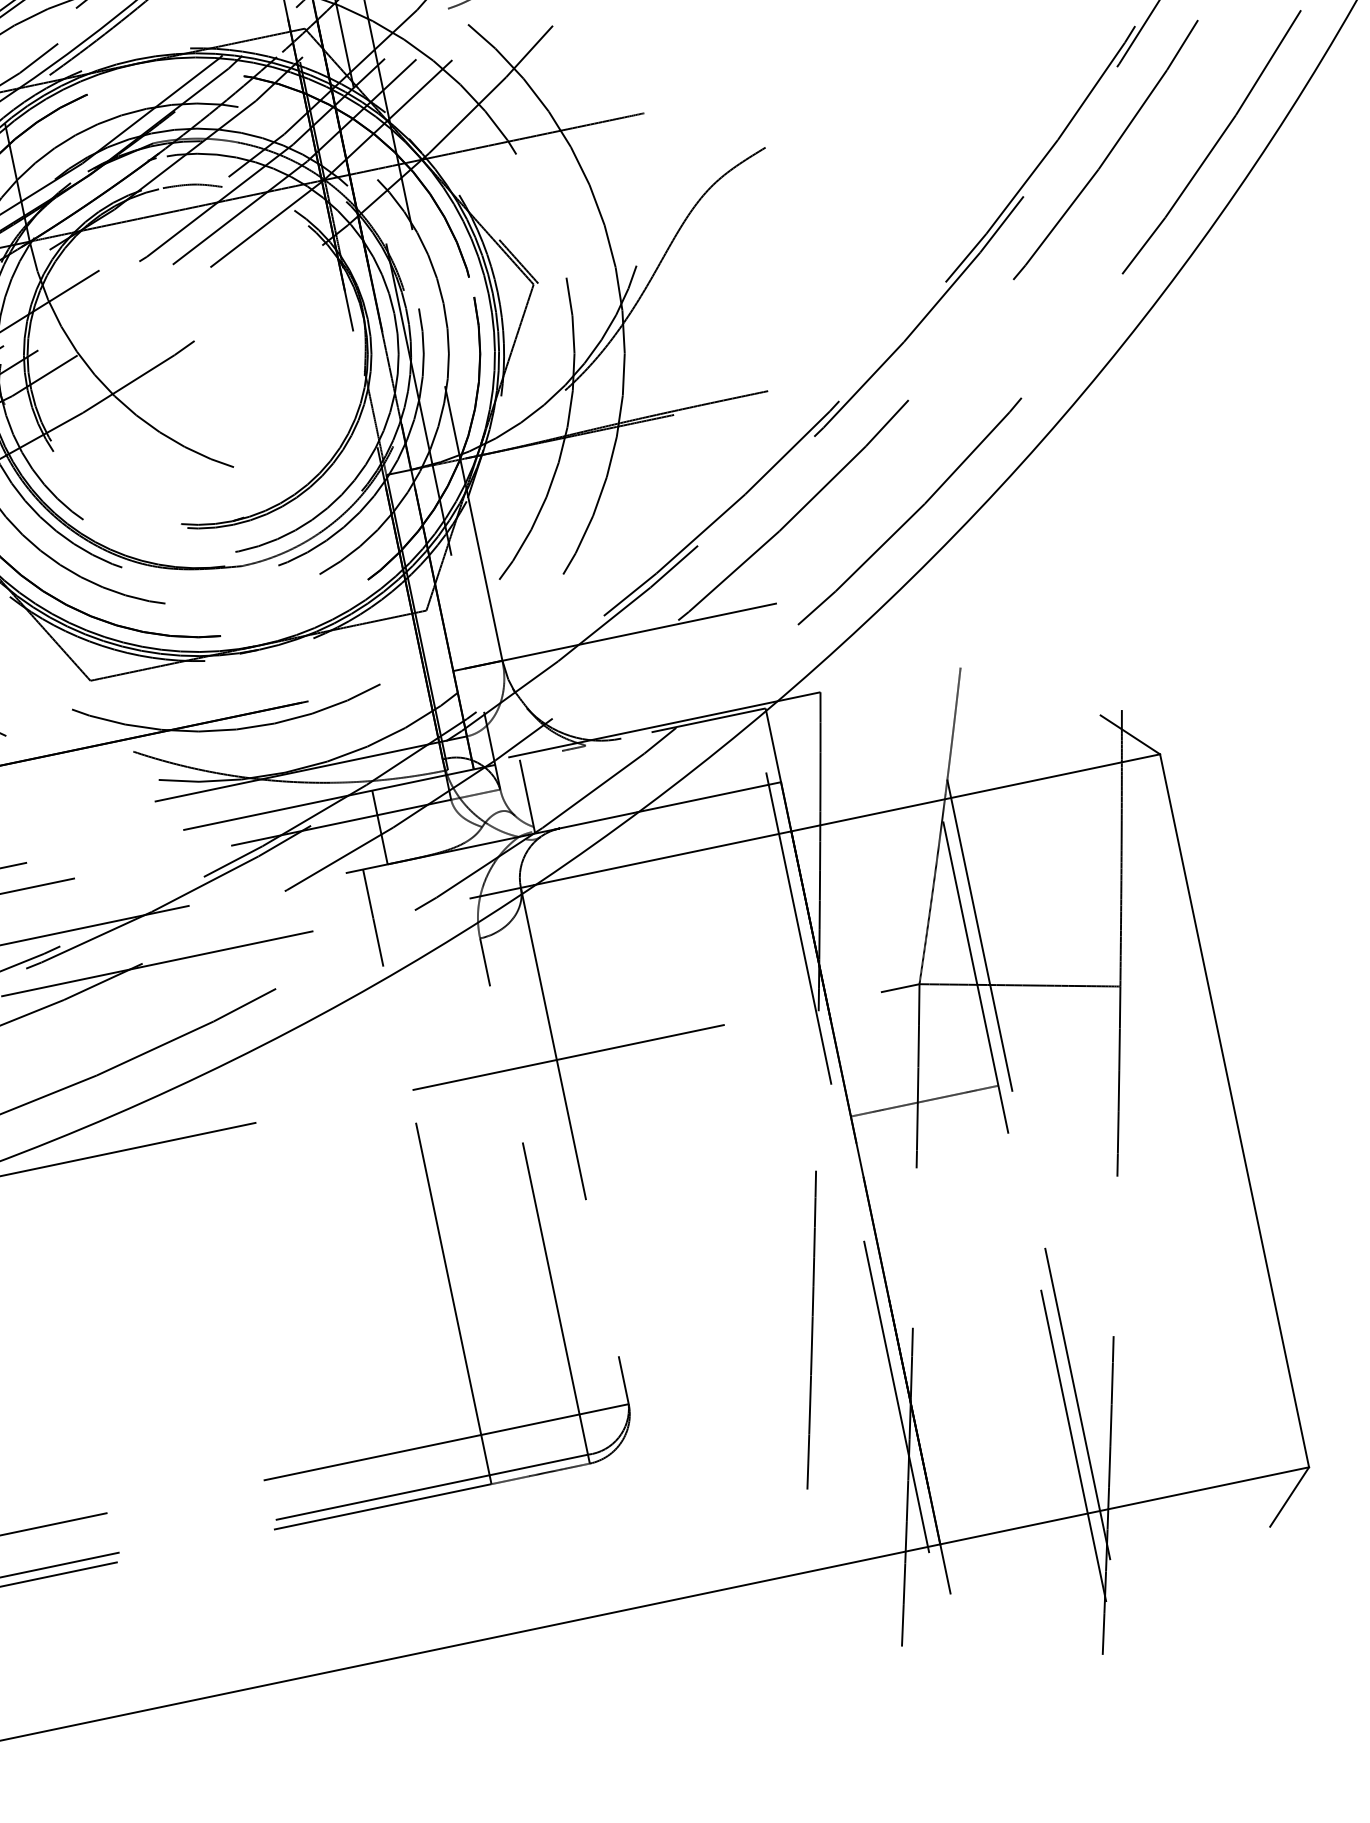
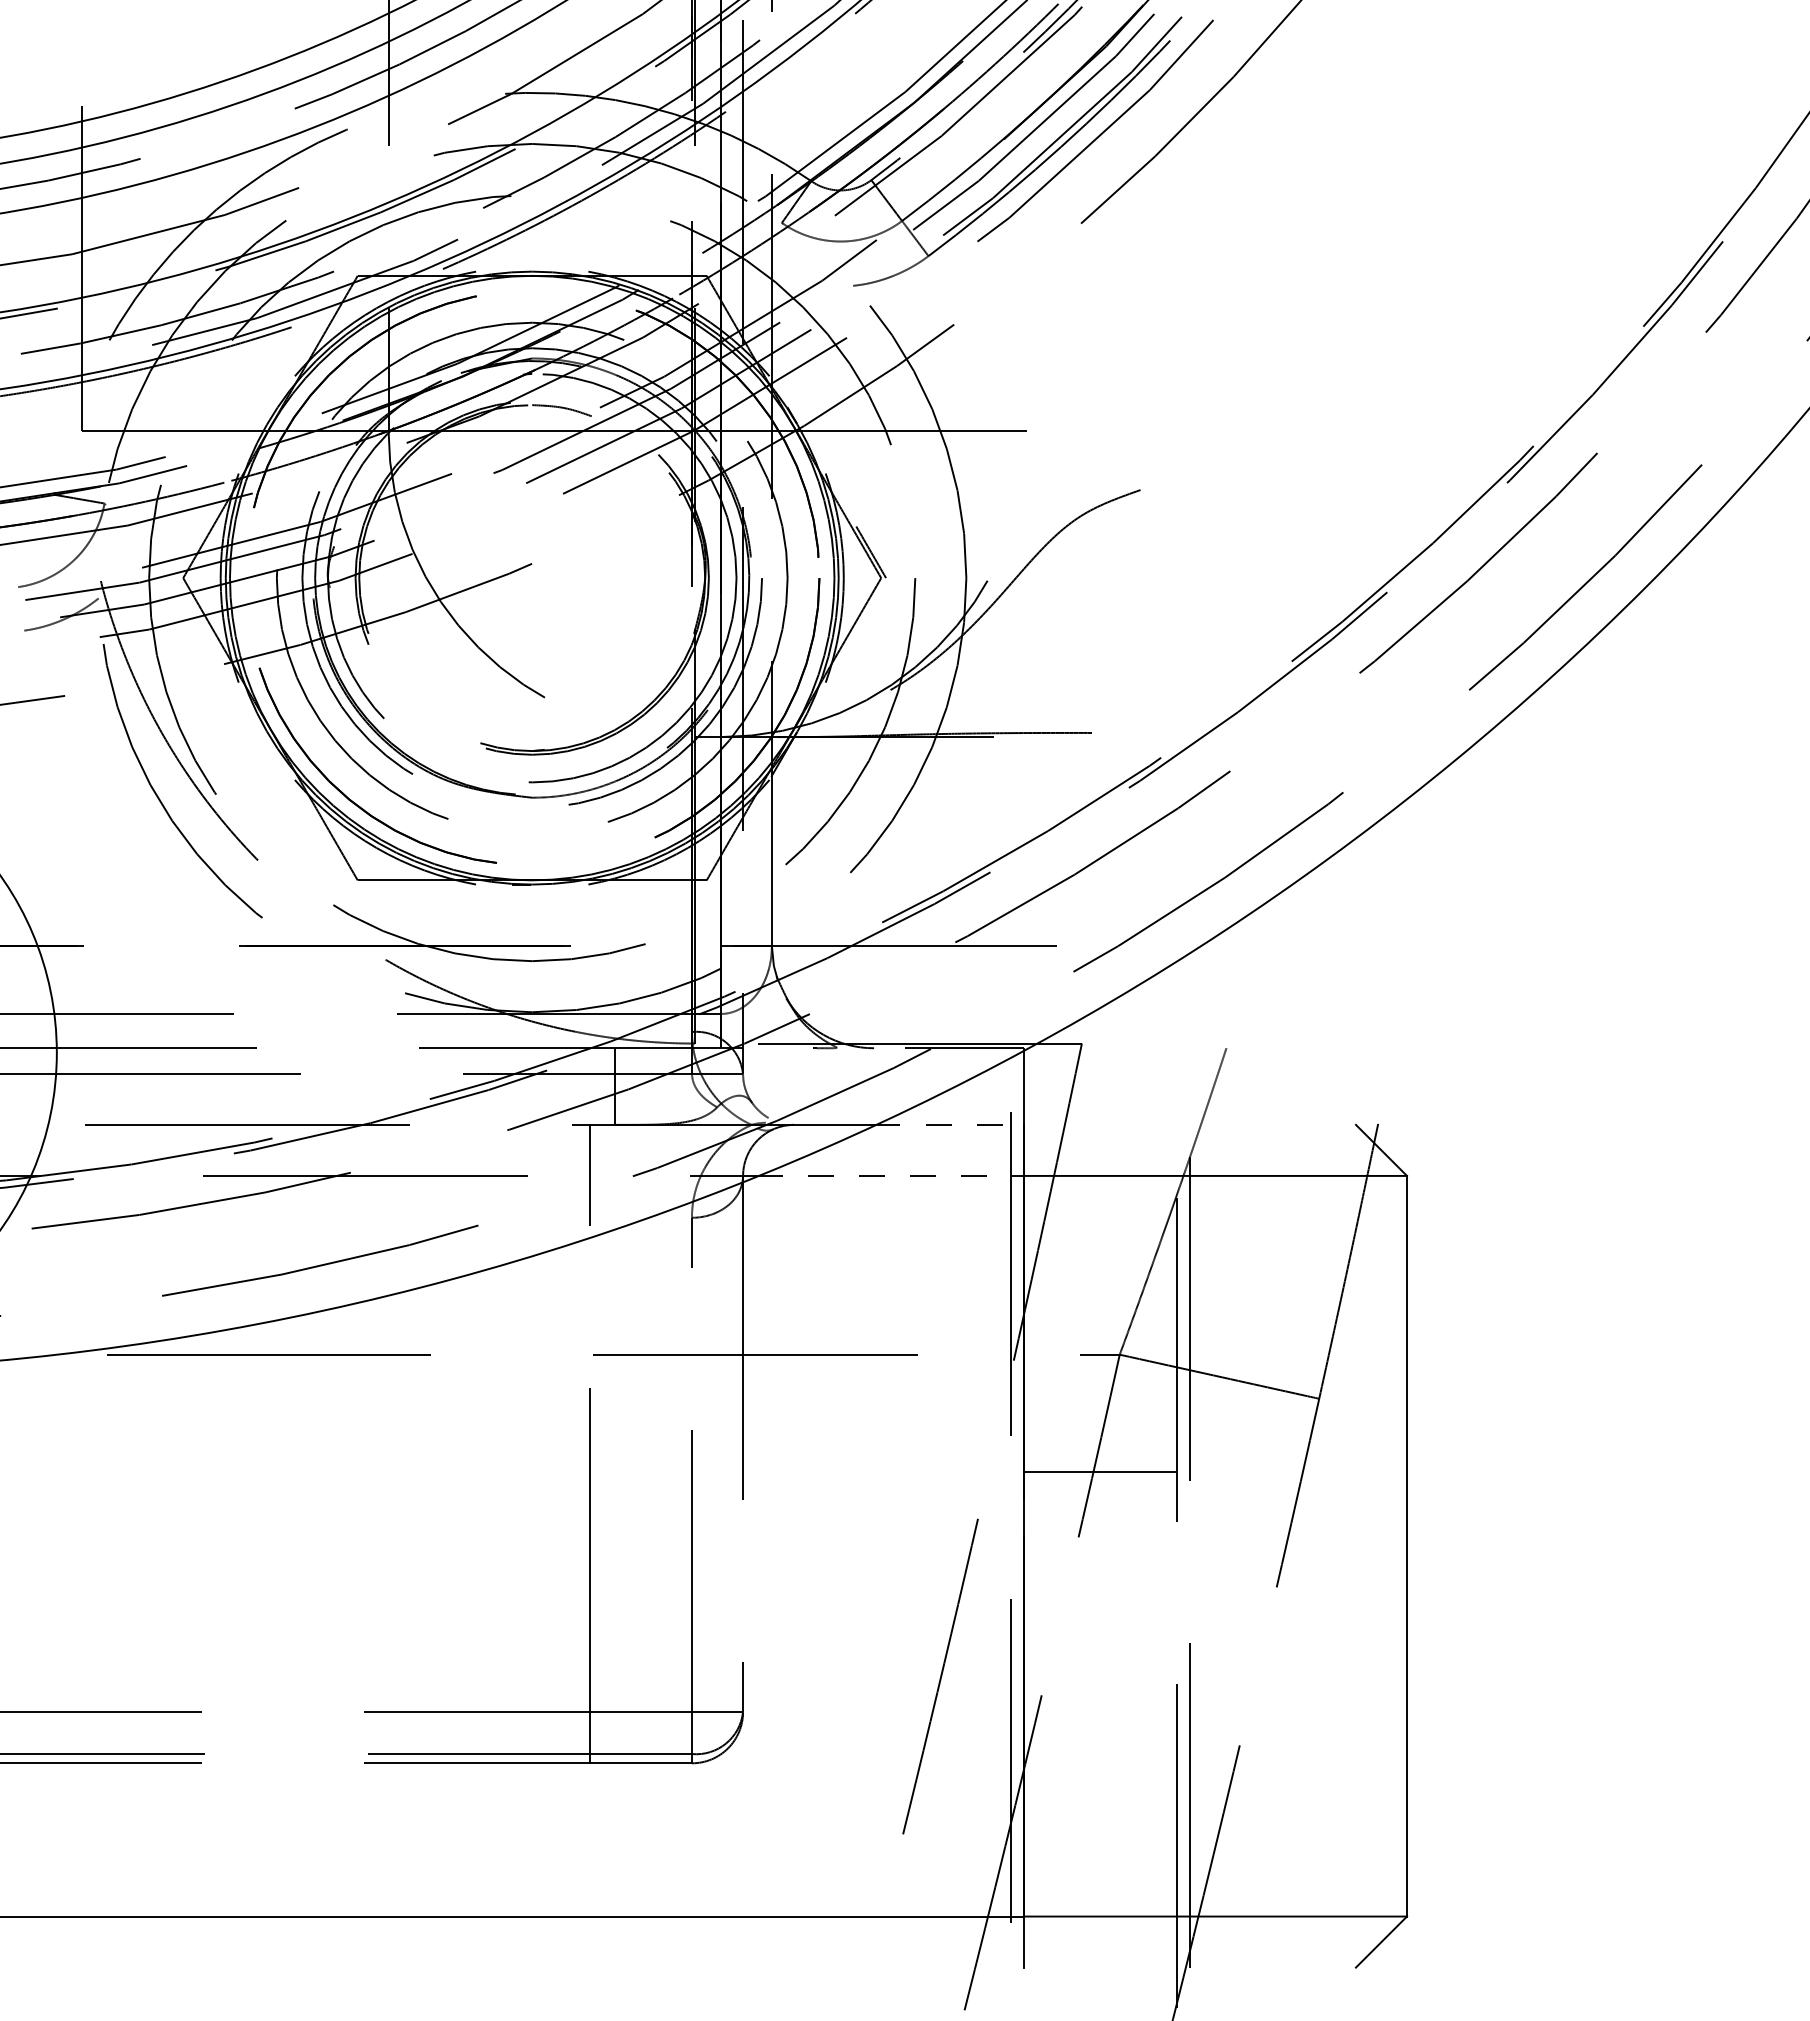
line: (527, 796) -> (768, 1086), removed
line: (709, 796) -> (949, 1124), solid -> dashed
line: (663, 857) -> (891, 1175), solid -> dashed

